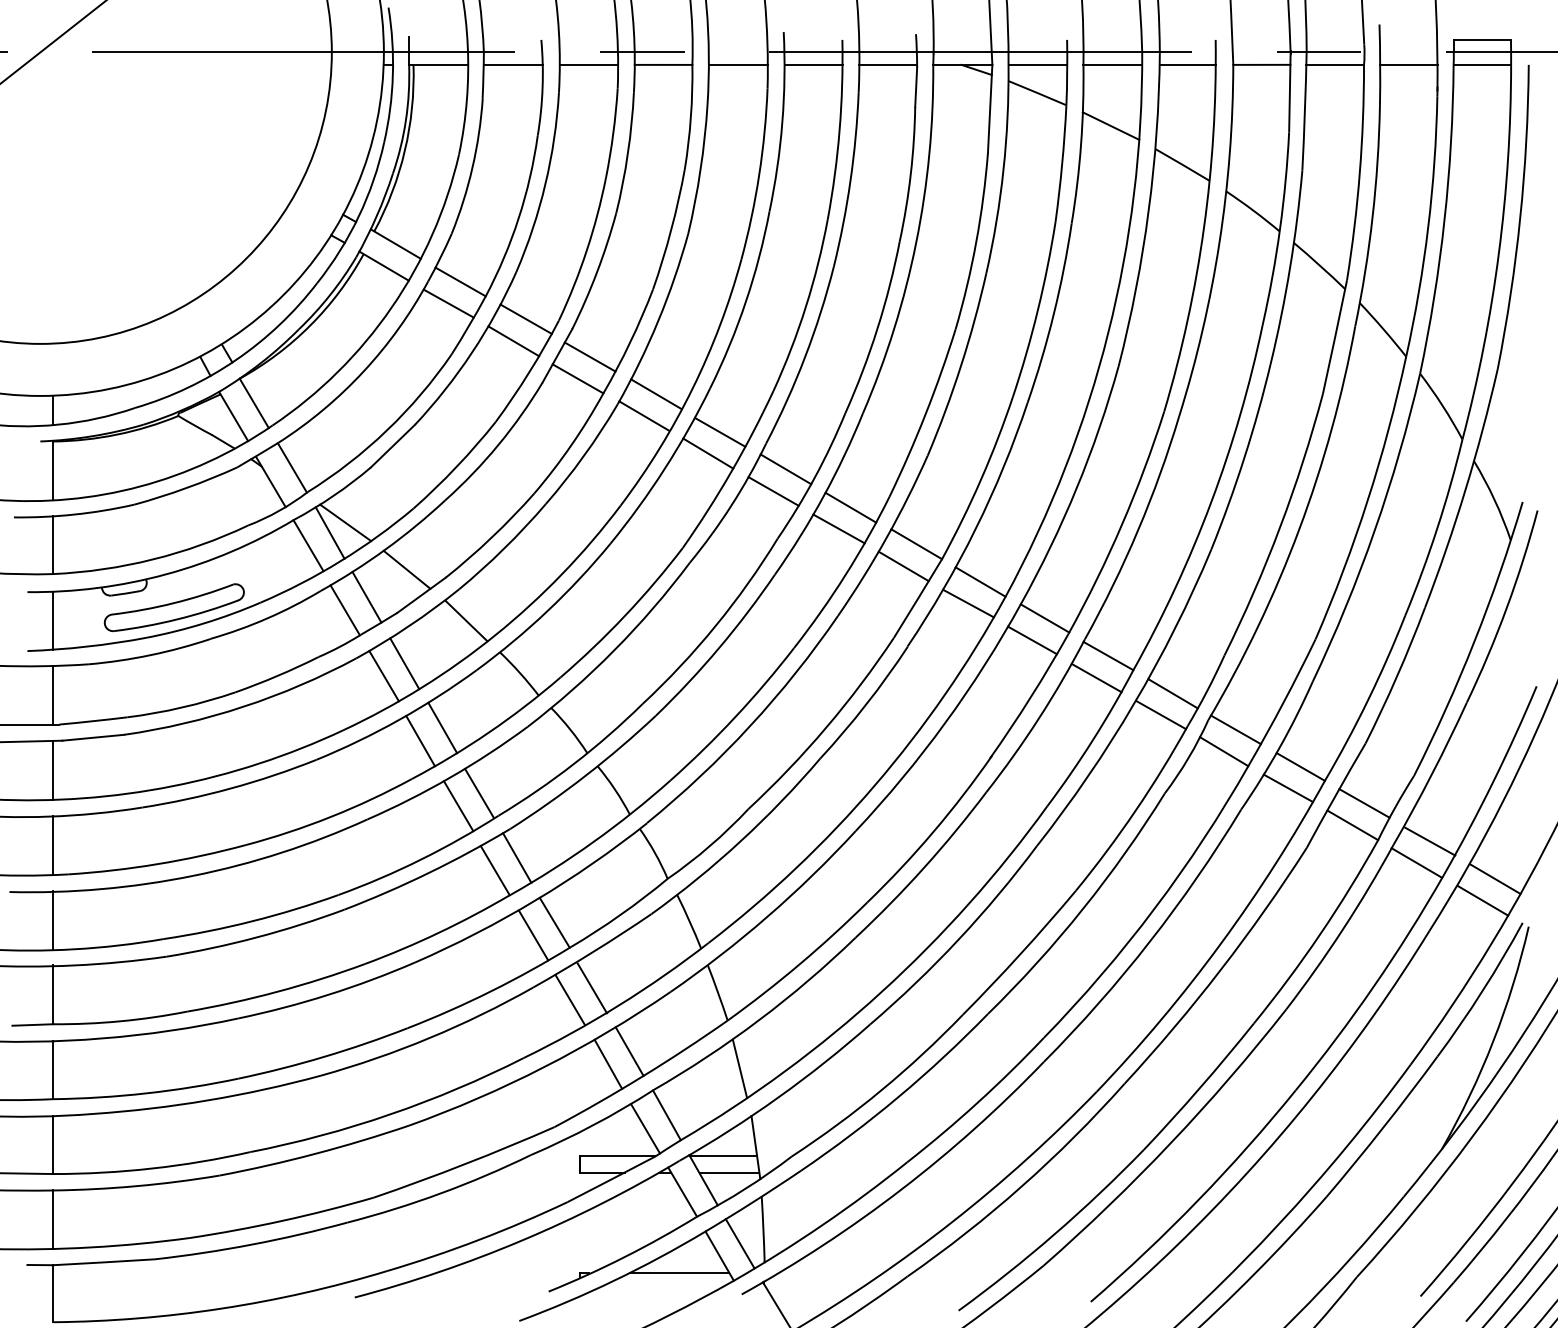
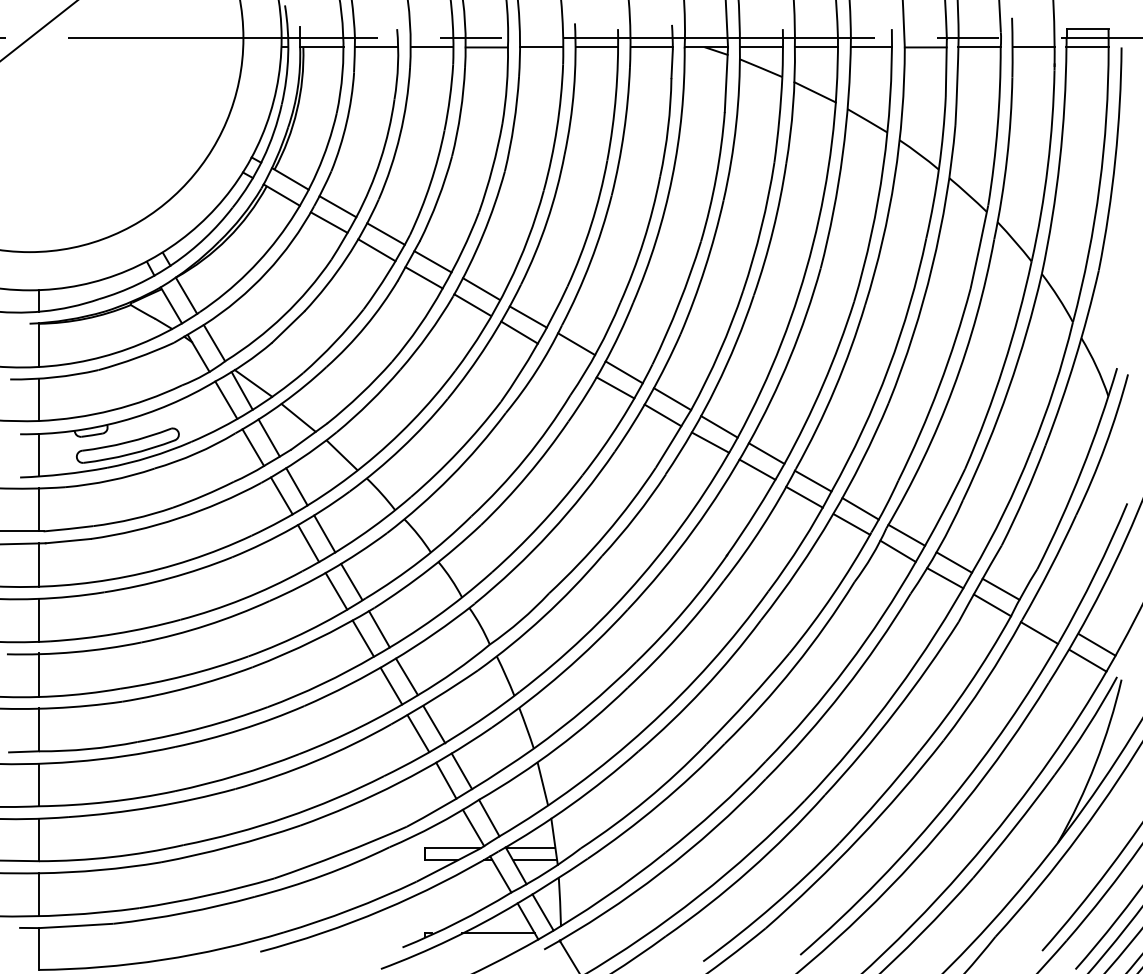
line: (773, 490) -> (567, 359), removed
line: (1429, 841) -> (1048, 617), removed

